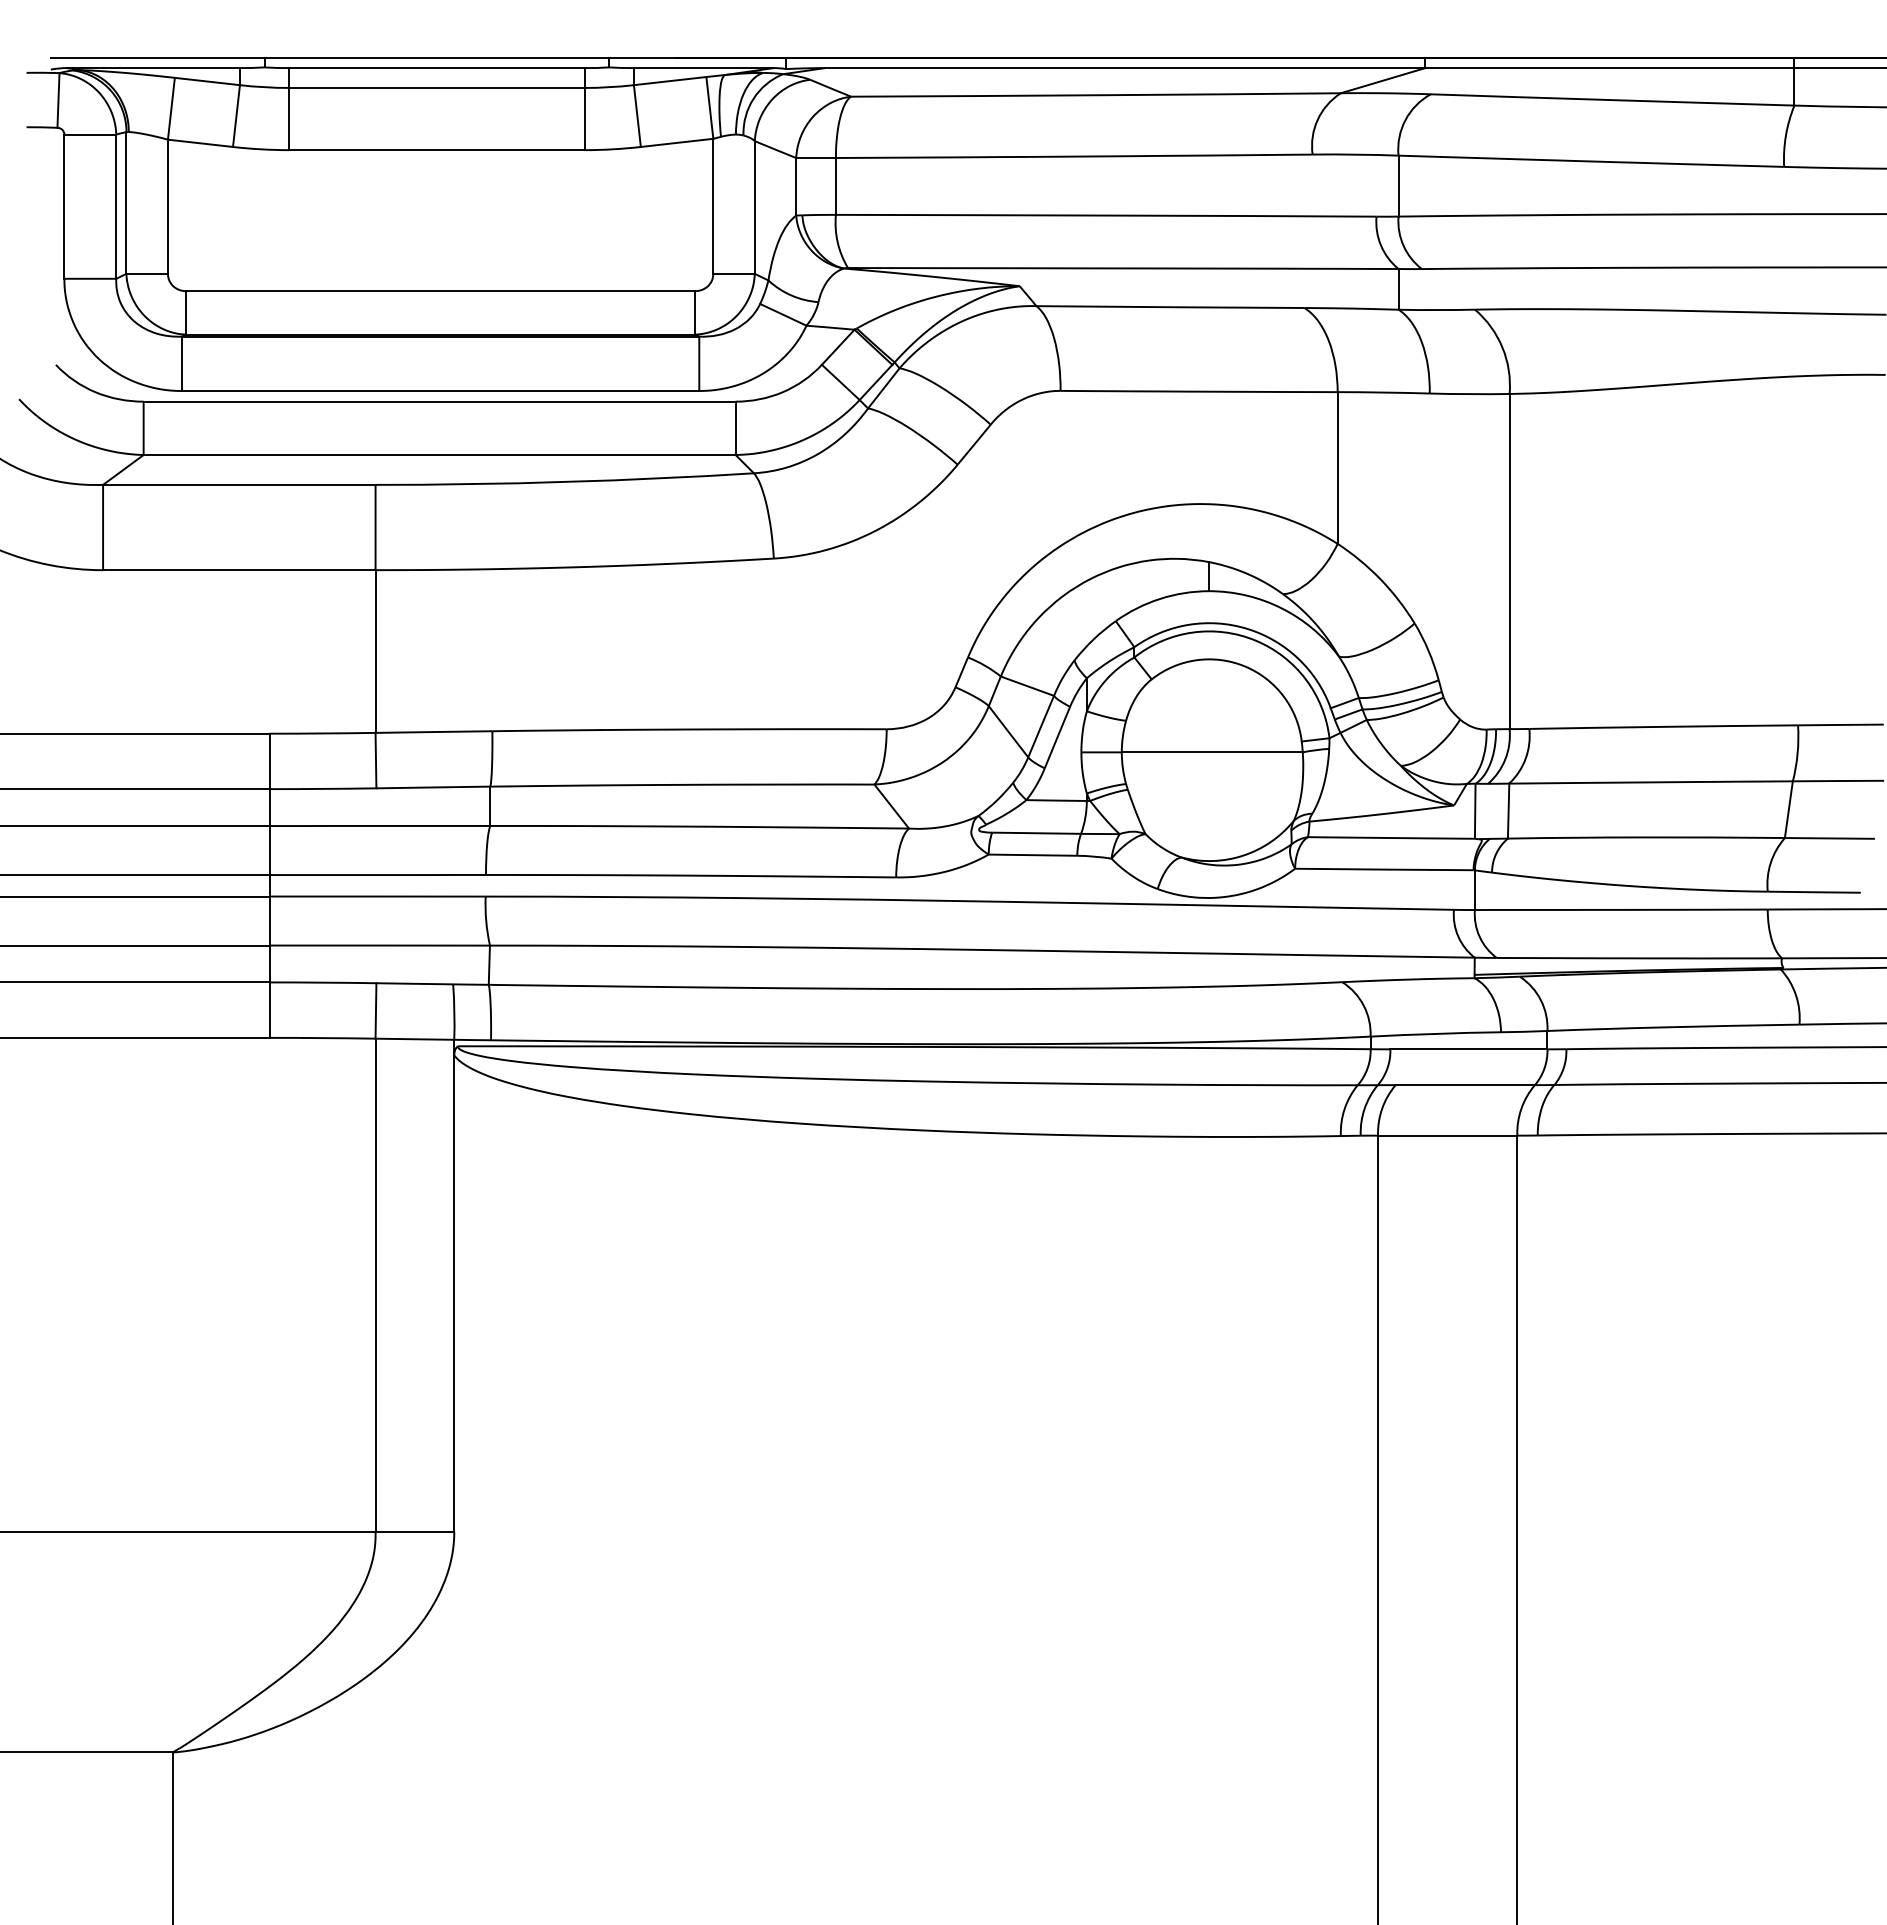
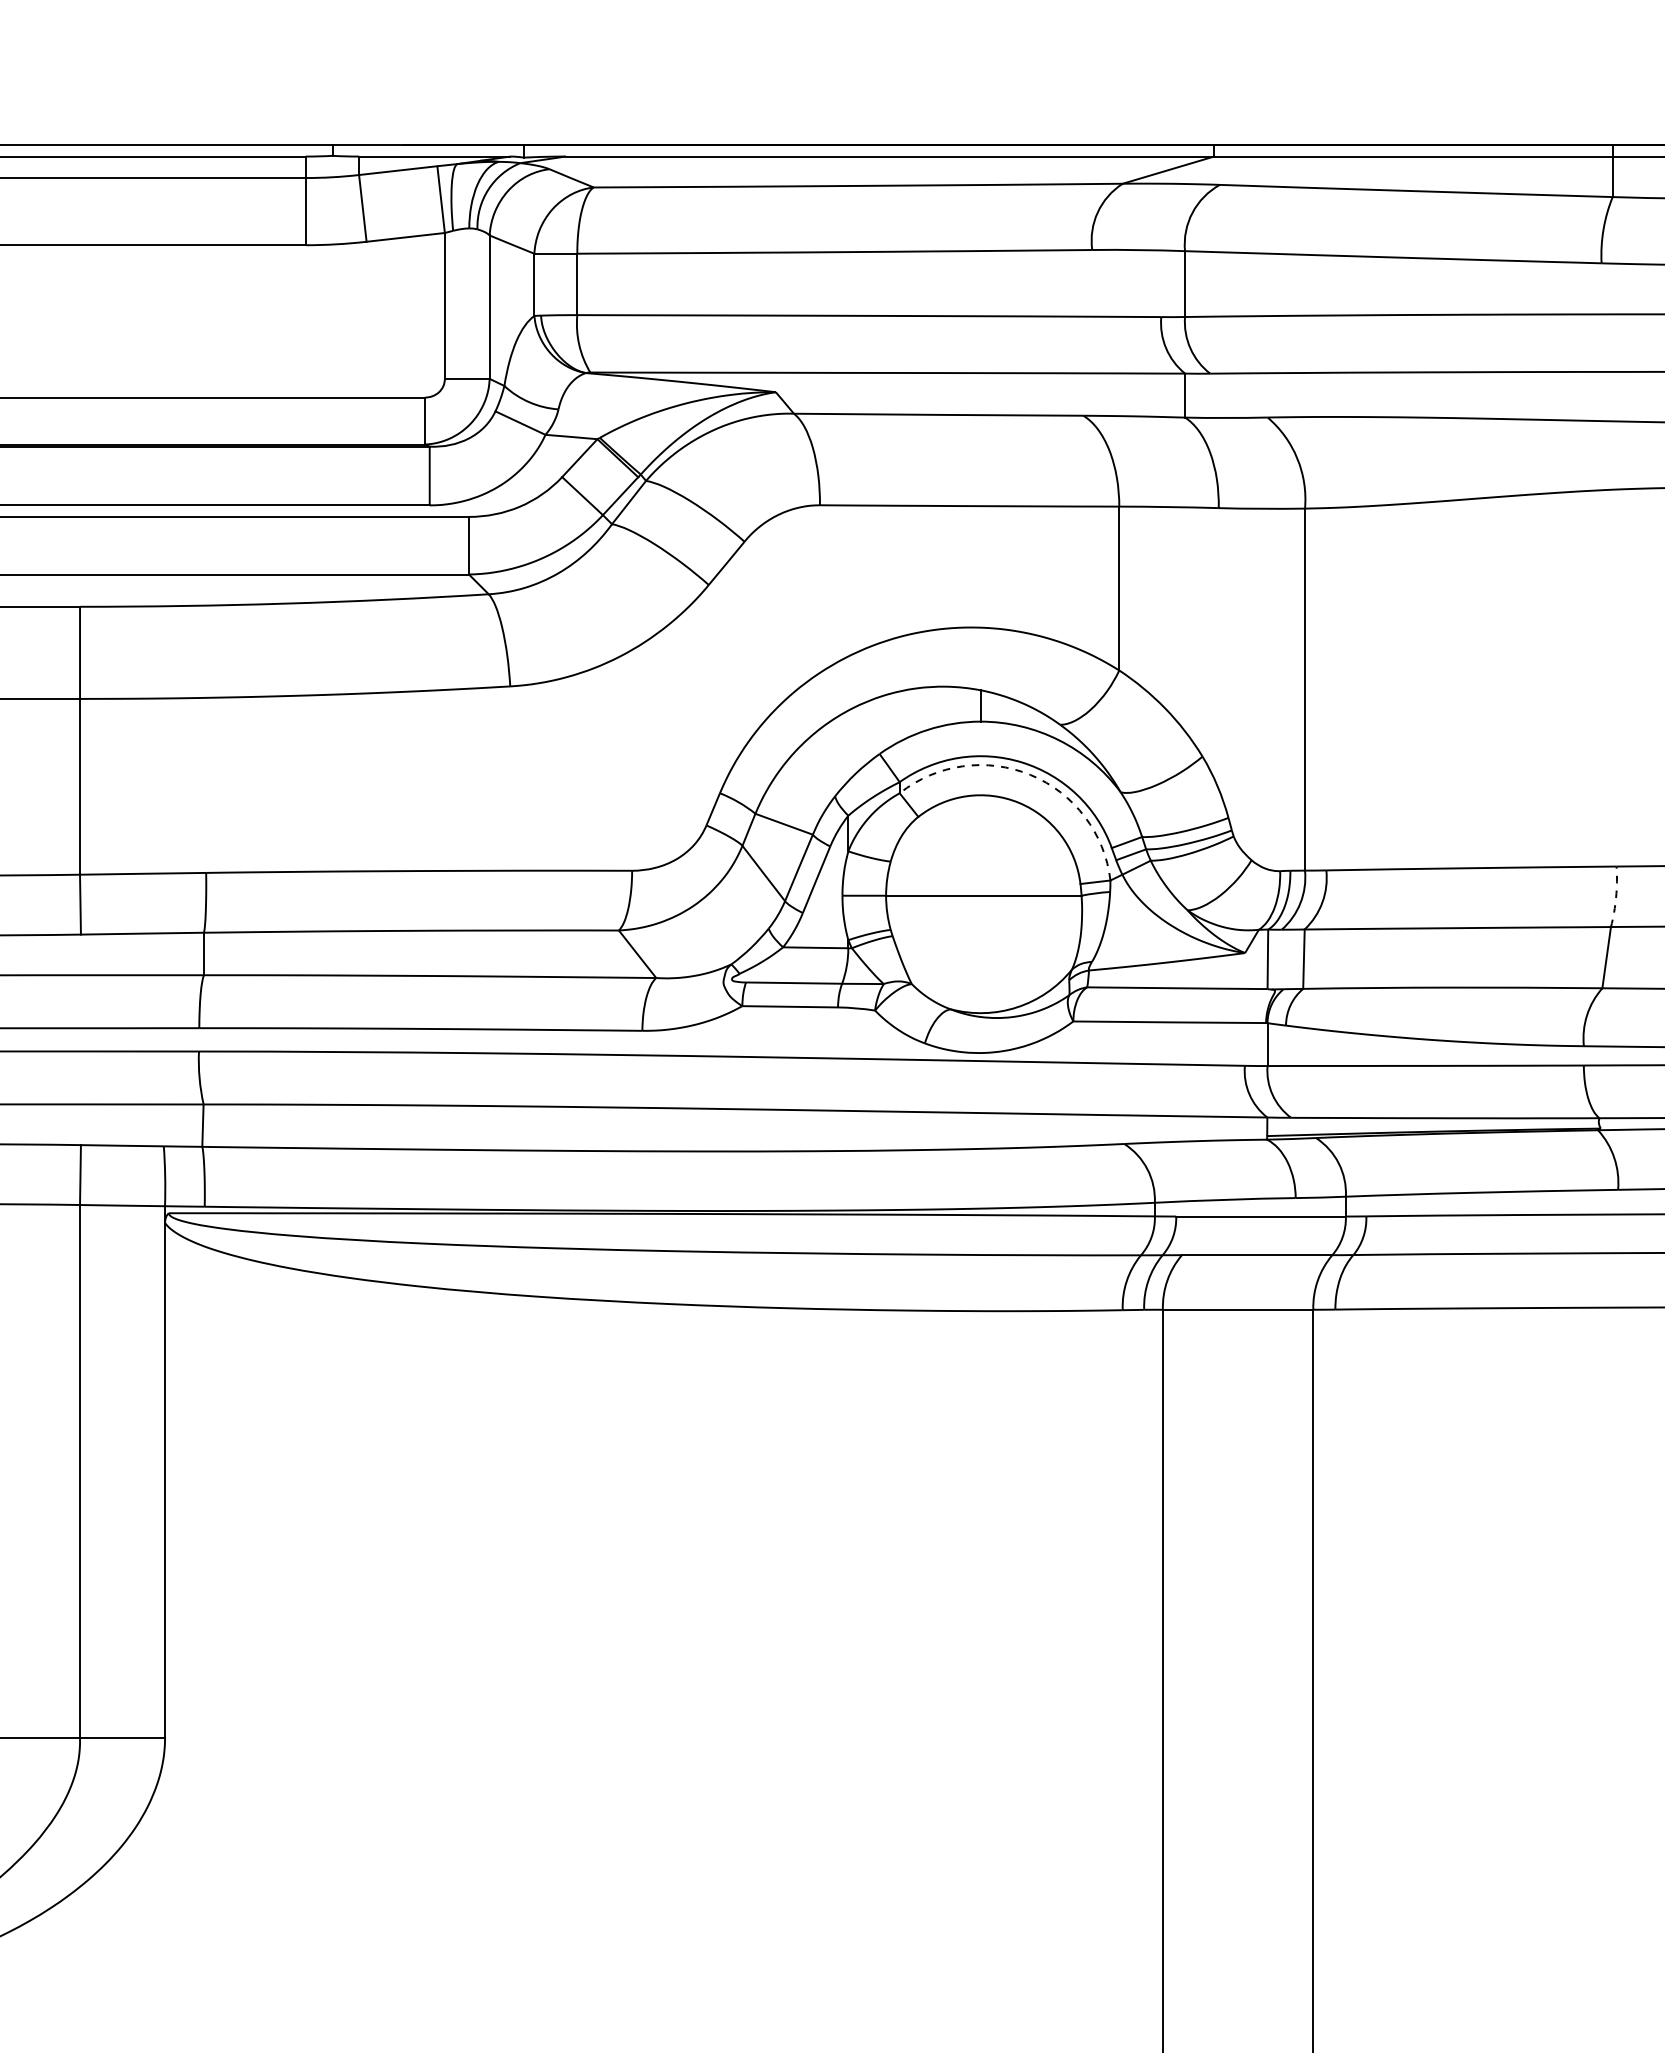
arc: (1255, 640) -> (1030, 774), solid -> dashed
arc: (1797, 753) -> (1616, 896), solid -> dashed

